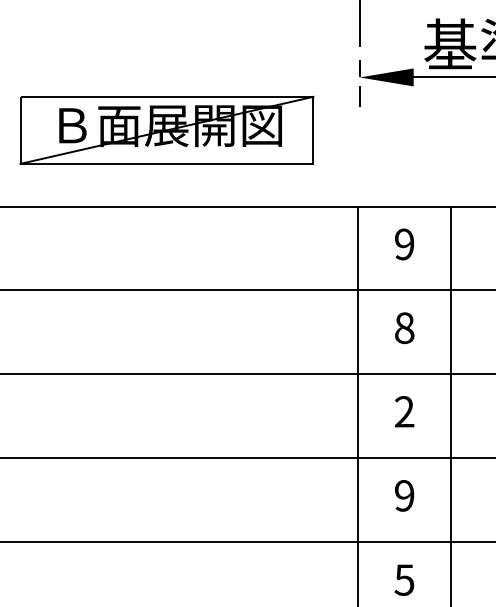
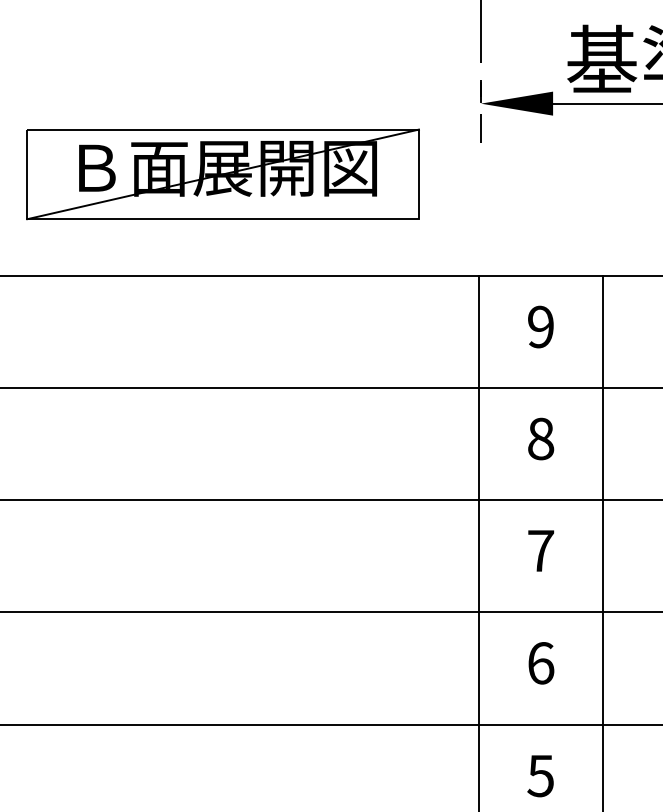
text: (404, 411) -> (540, 550), 2 -> 7
text: (404, 495) -> (540, 662), 9 -> 6

